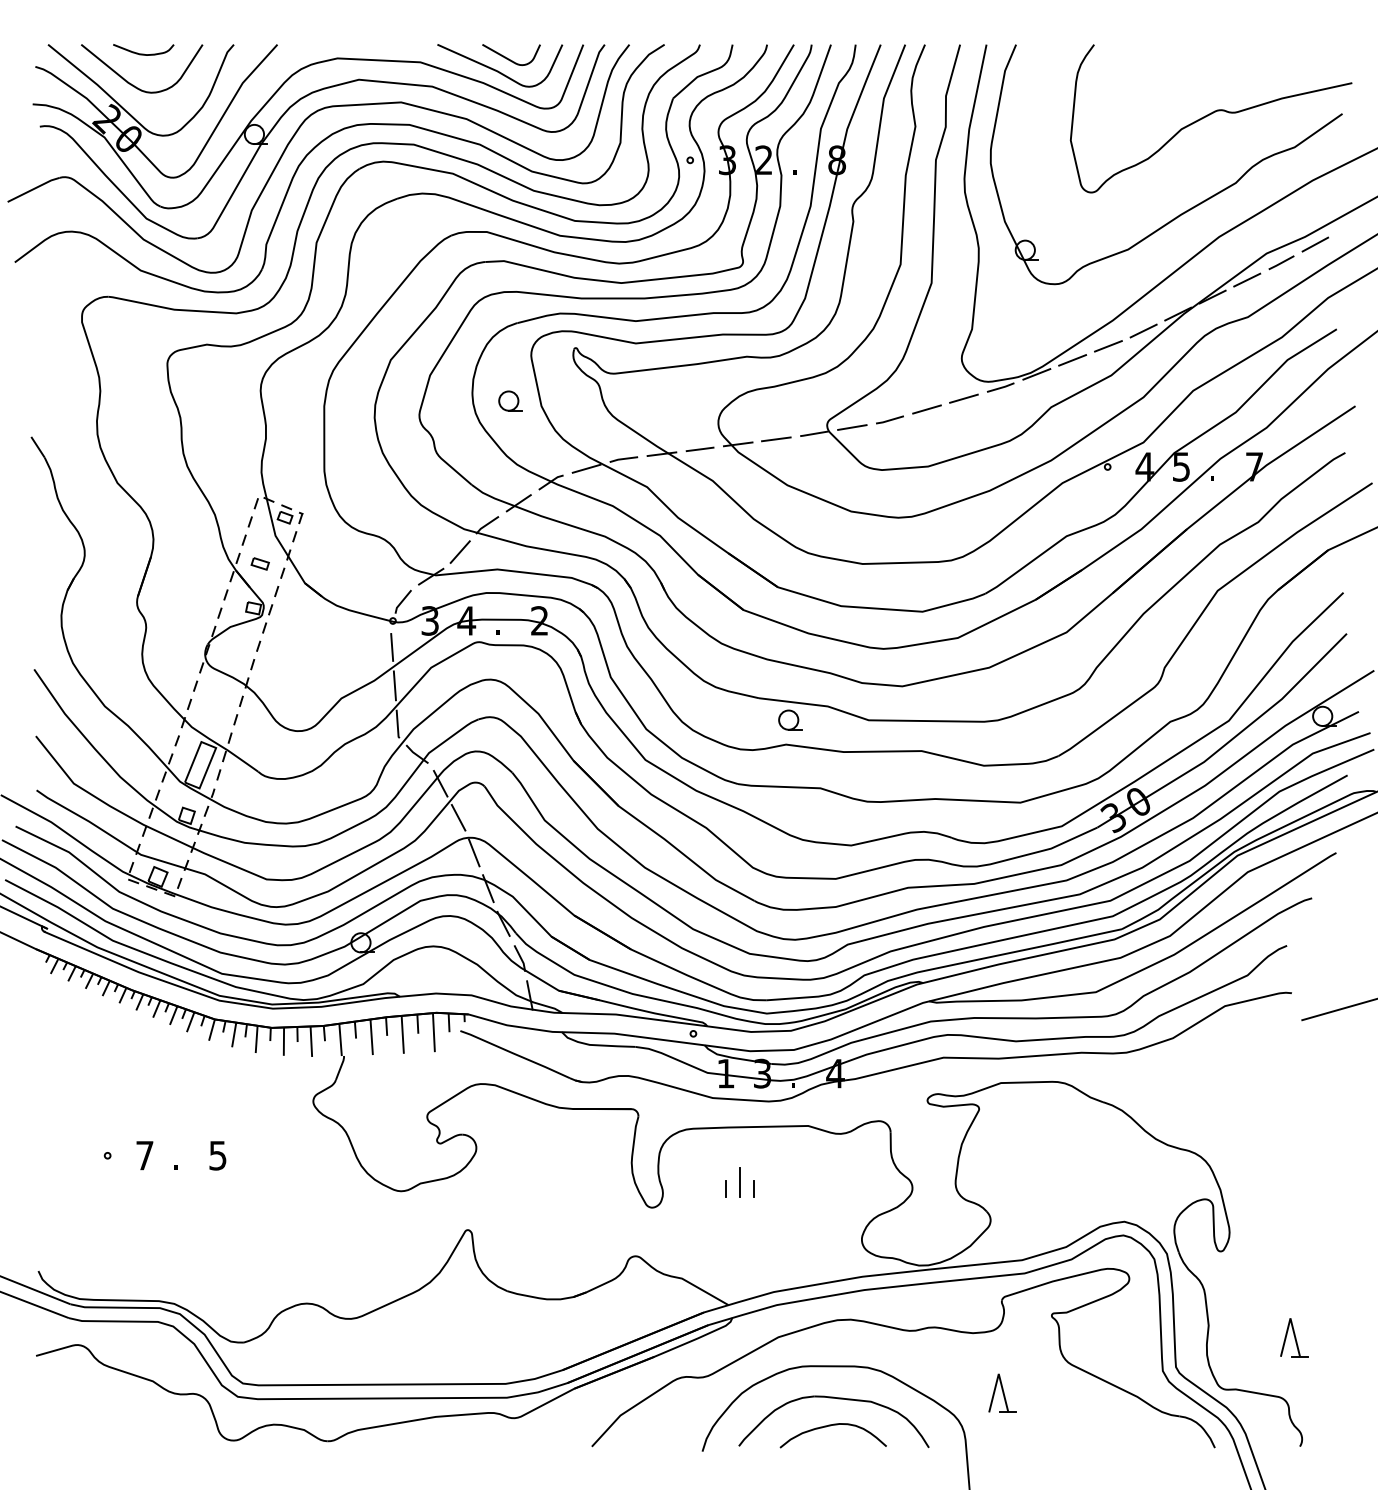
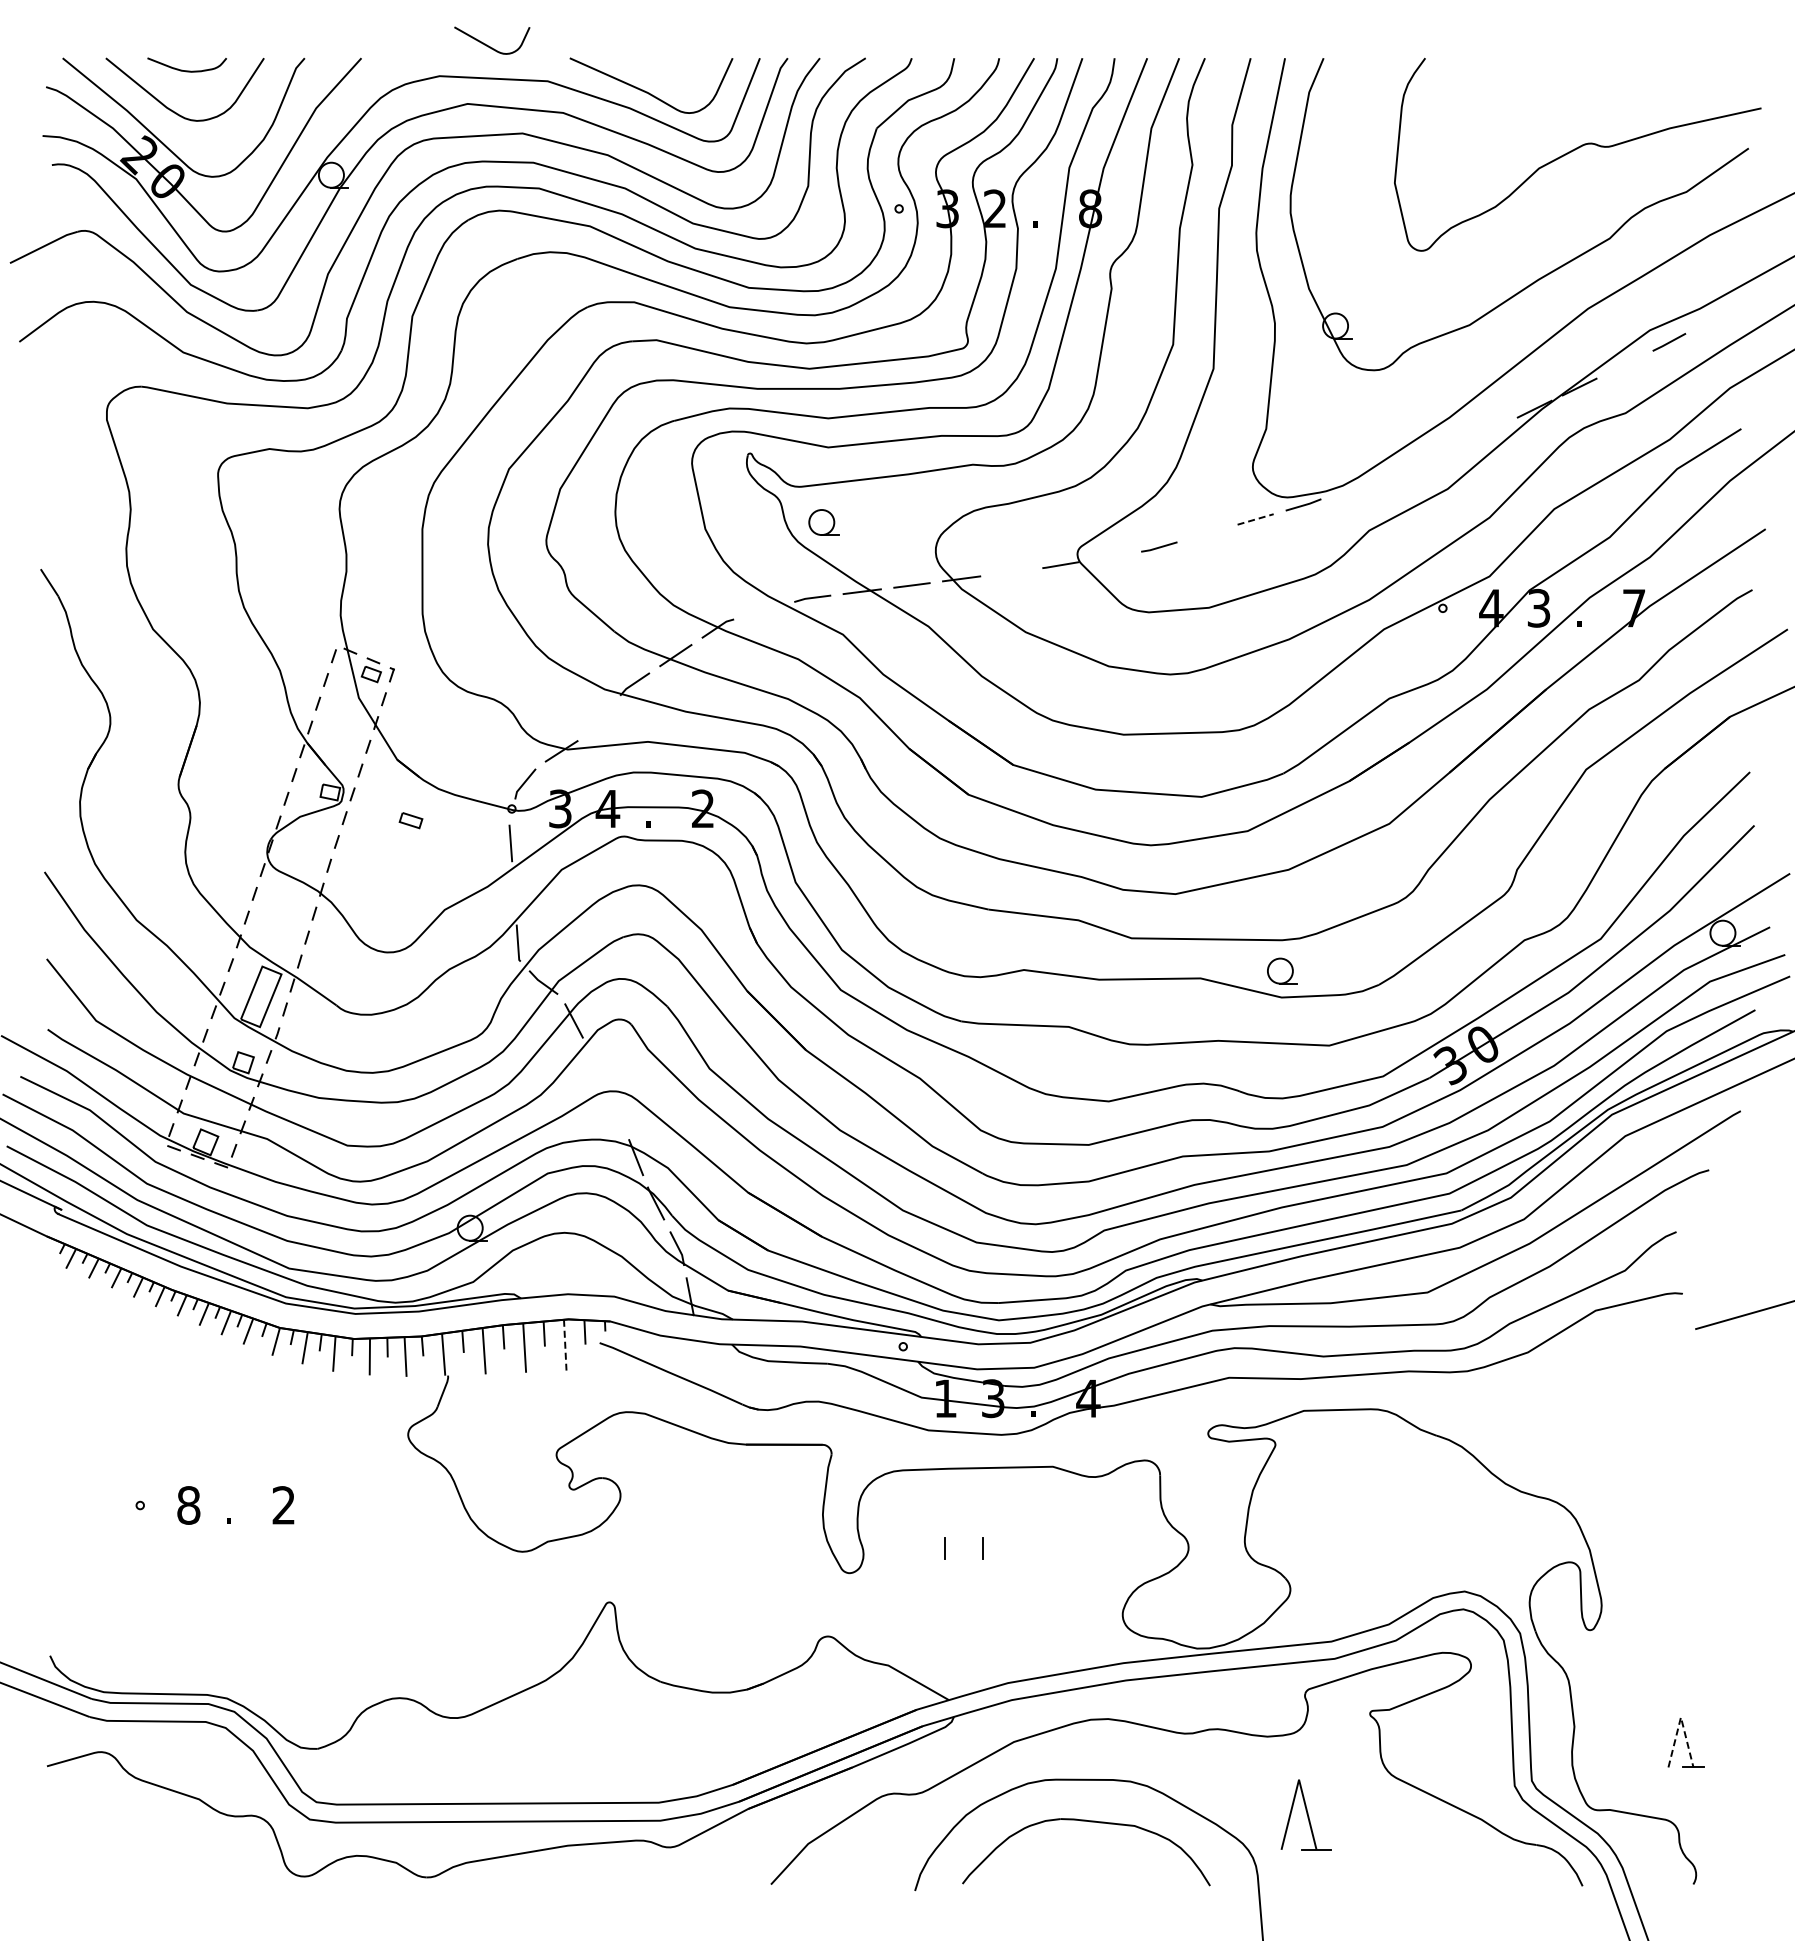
curve: (510, 59) -> (490, 46), moved
line: (1314, 244) -> (1712, 318), removed
line: (1247, 279) -> (1624, 364), removed
line: (1143, 331) -> (1489, 431), removed
line: (1108, 346) -> (1443, 451), removed
line: (1072, 360) -> (1396, 469), removed
line: (1036, 374) -> (1350, 487), removed
line: (963, 398) -> (1255, 519), solid -> dashed
part: (510, 401) -> (823, 522), moved
line: (926, 409) -> (1207, 533), removed
line: (851, 427) -> (1109, 556), removed
line: (775, 438) -> (1010, 571), removed
text: (1181, 466) -> (1539, 607), 5 -> 3
line: (586, 468) -> (764, 610), removed
line: (460, 552) -> (599, 719), removed
part: (259, 563) -> (410, 820), moved
line: (394, 685) -> (514, 893), removed
part: (790, 719) -> (1282, 970), moved
line: (458, 817) -> (597, 1064), removed
line: (474, 852) -> (617, 1110), removed
line: (434, 1032) -> (565, 1345), solid -> dashed
text: (144, 1155) -> (188, 1505), 7 -> 8
text: (217, 1155) -> (283, 1505), 5 -> 2
line: (739, 1182) -> (963, 1540), removed
line: (1290, 1318) -> (1680, 1717), solid -> dashed
part: (1002, 1392) -> (1305, 1814), size x1.4
curve: (832, 1425) -> (1084, 1857), removed

